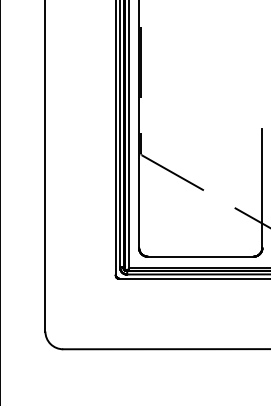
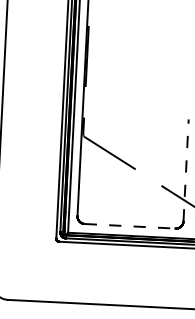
line: (262, 188) -> (186, 170), solid -> dashed
line: (200, 256) -> (129, 226), solid -> dashed

